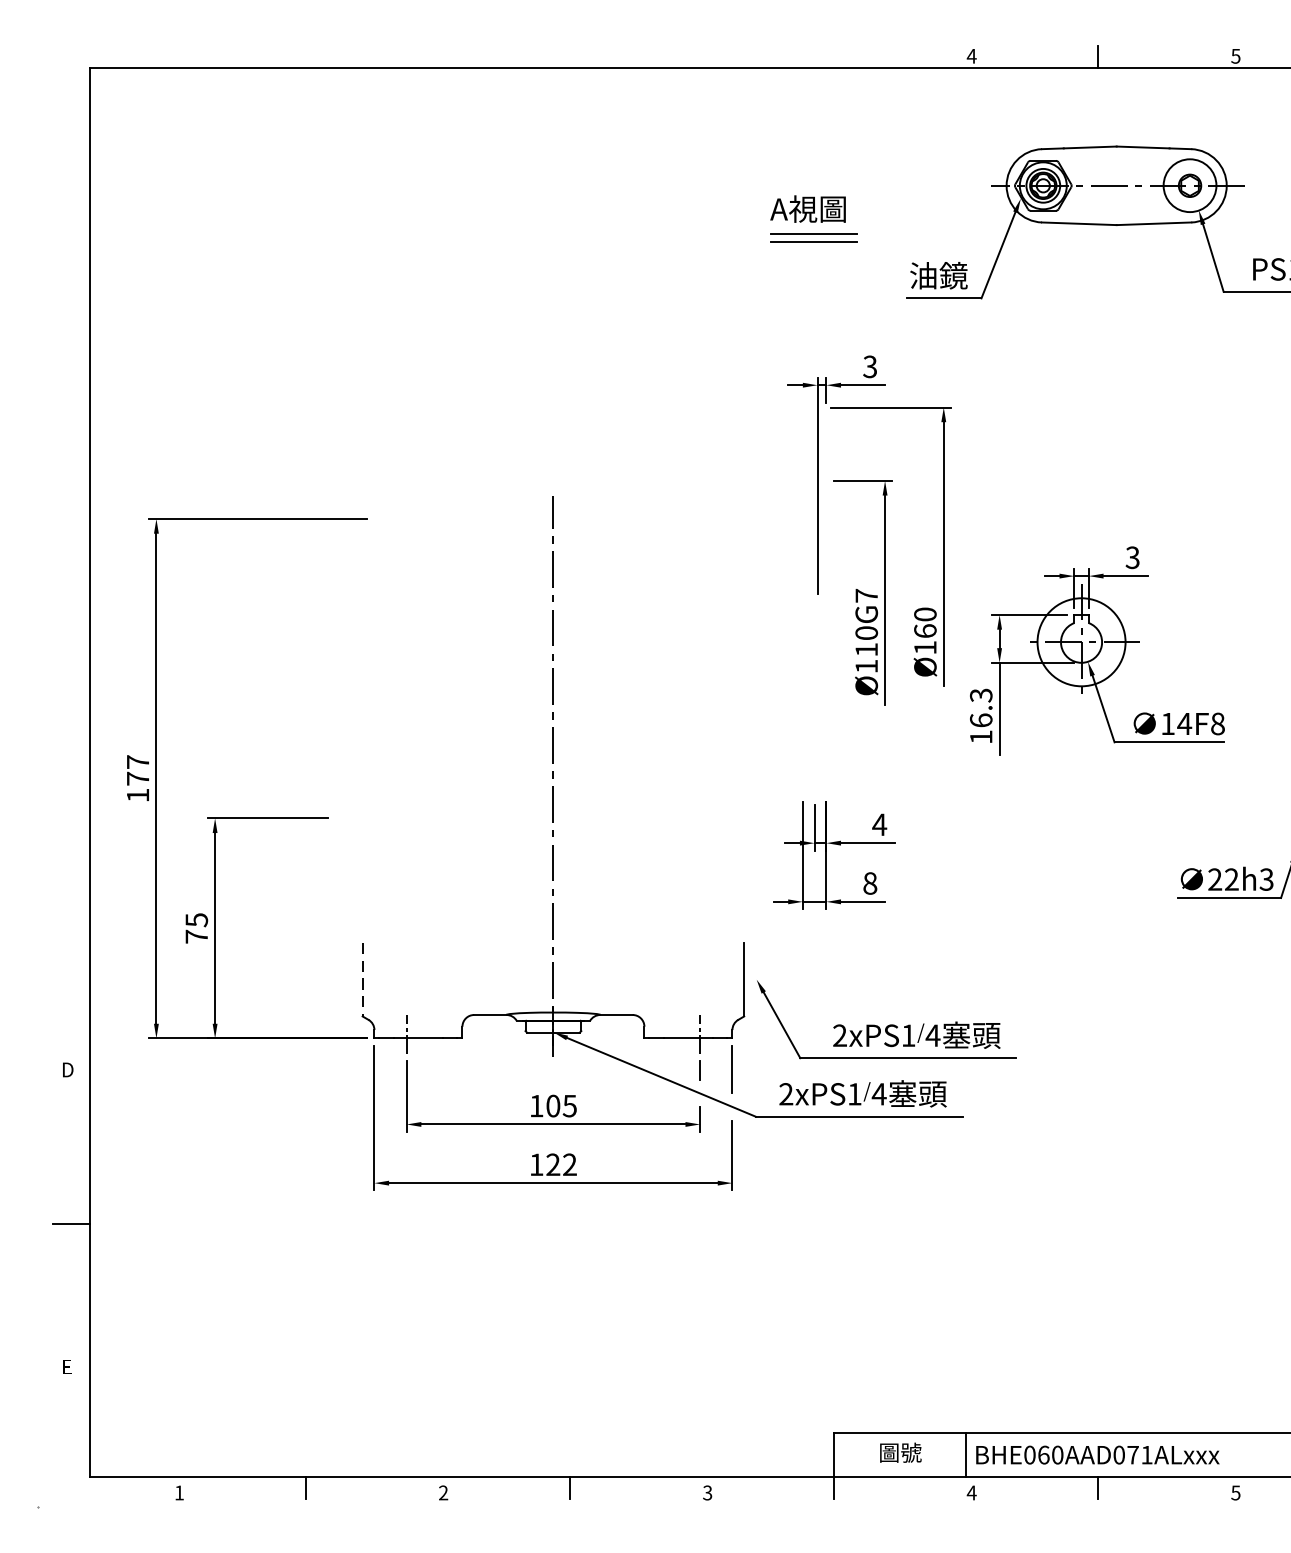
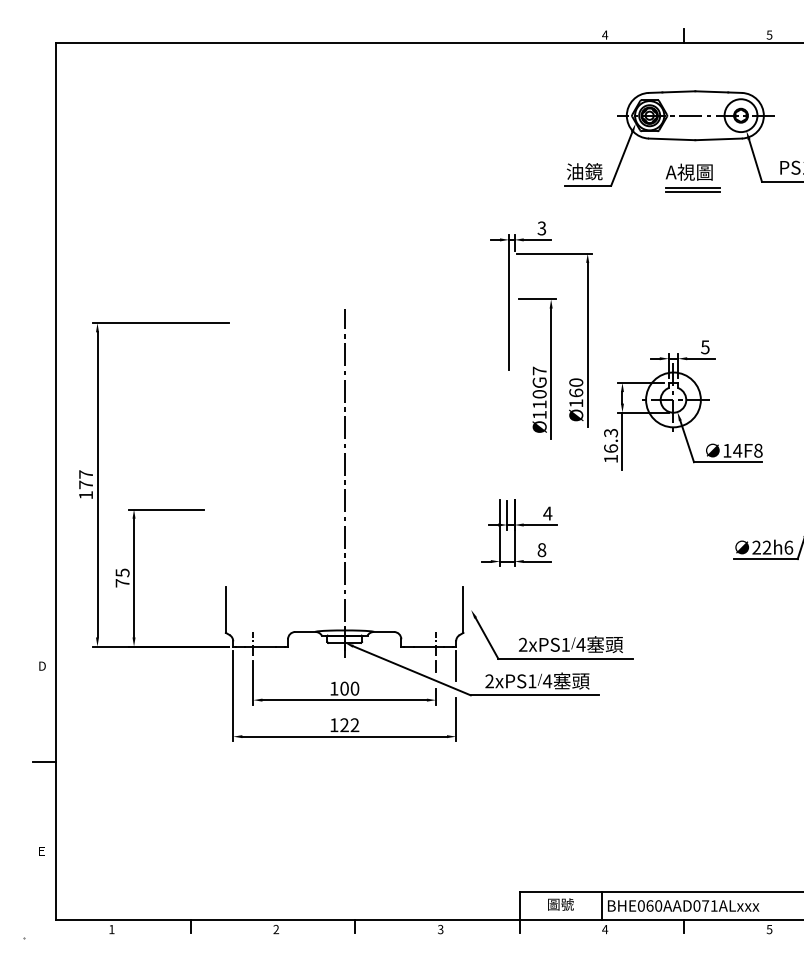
part: (813, 217) -> (692, 177), moved
text: (1132, 556) -> (705, 346), 3 -> 5
text: (1266, 879) -> (788, 547), 22h3 -> 22h6
line: (362, 980) -> (225, 610), dashed -> solid
text: (569, 1105) -> (354, 688), 105 -> 100

